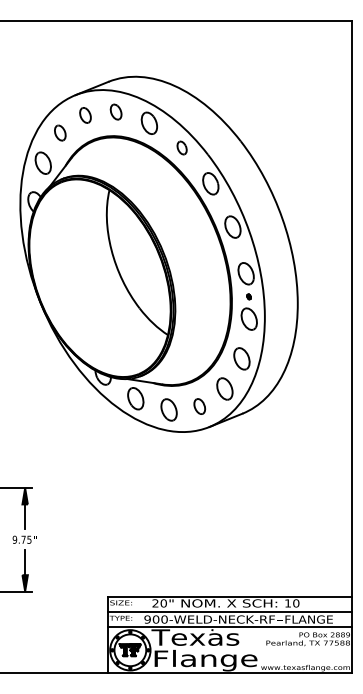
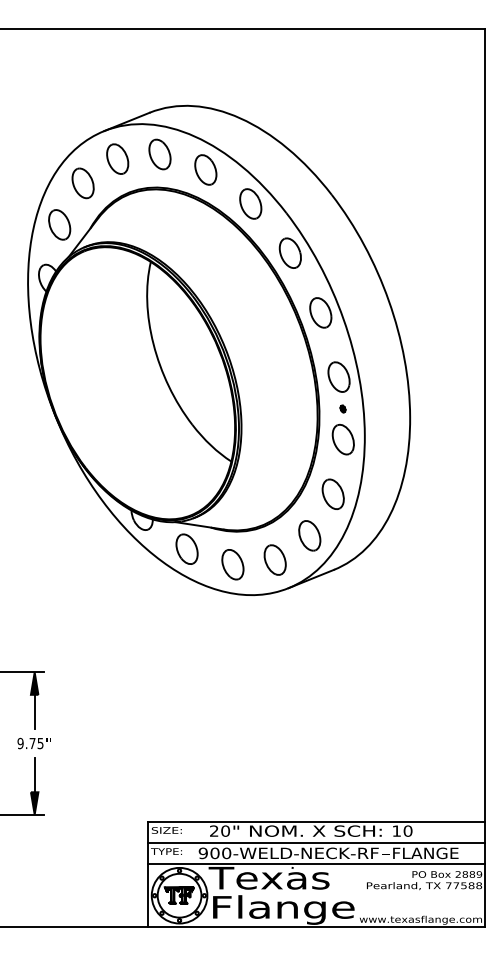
part: (115, 112) -> (159, 154), size x1.43
part: (85, 115) -> (117, 158), size x1.43
part: (59, 133) -> (82, 183), size x1.43
part: (181, 147) -> (250, 203), size x1.67
part: (199, 406) -> (274, 559), size x1.43

